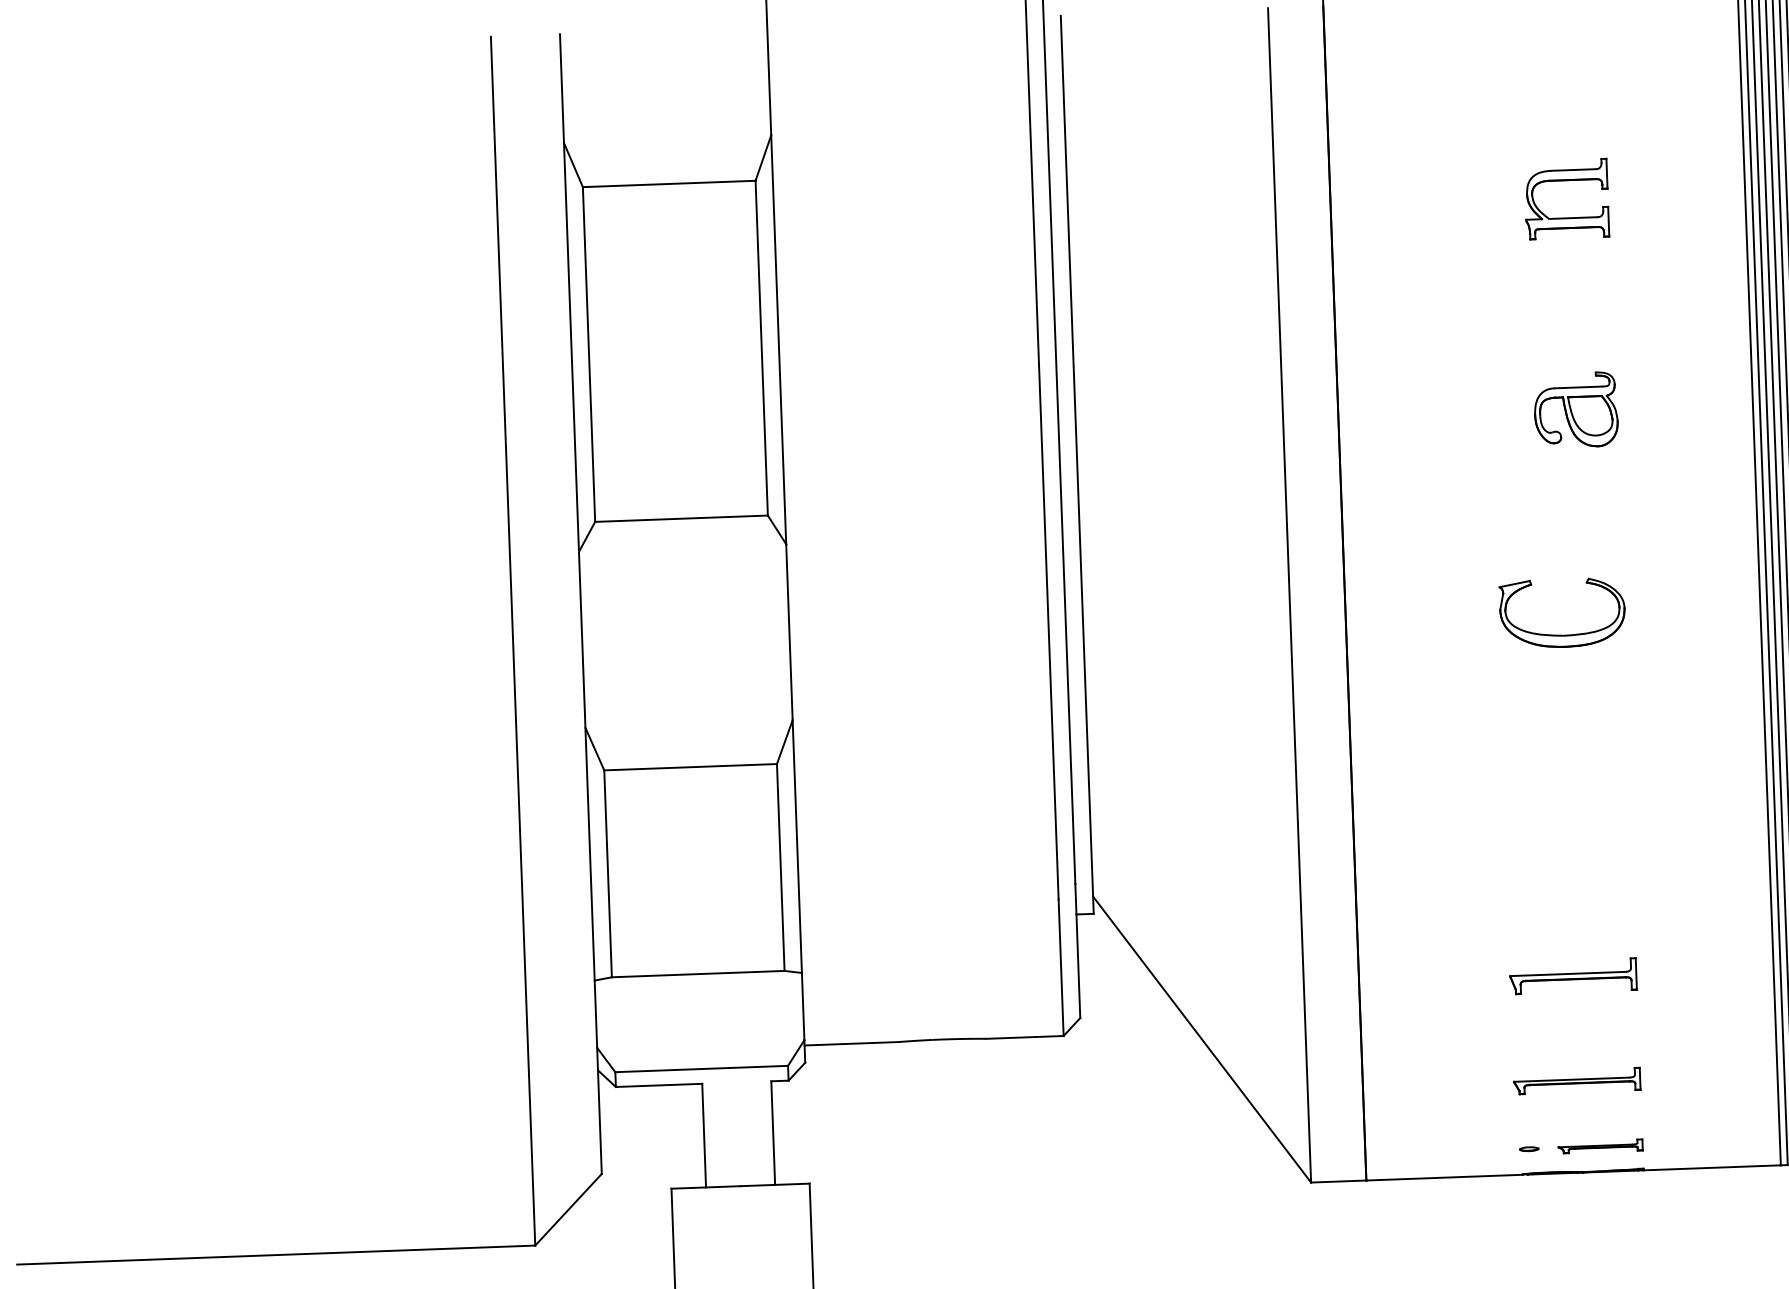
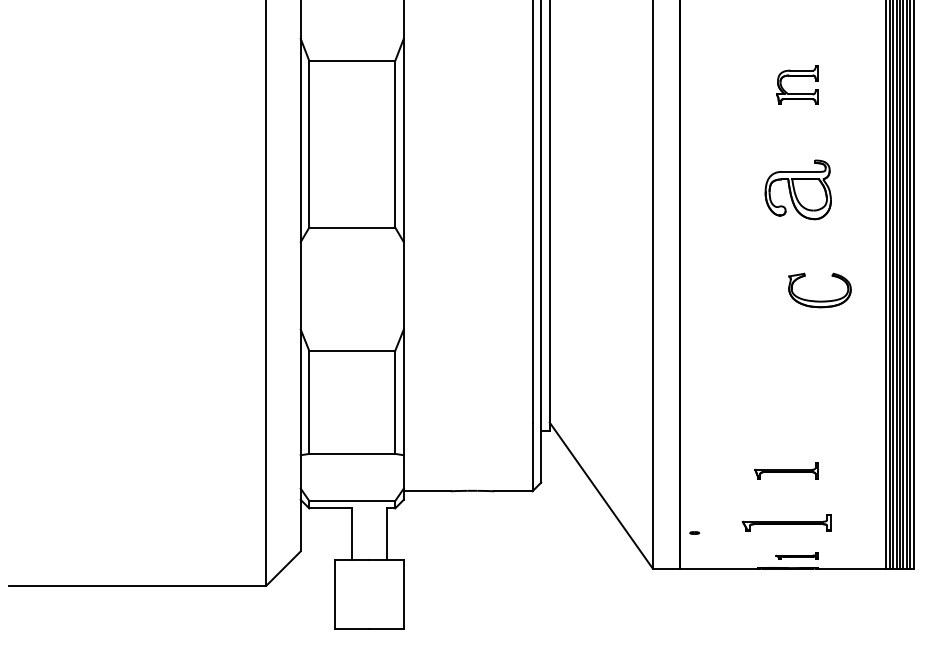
part: (1576, 409) -> (798, 189), size x1.6
part: (1562, 633) -> (819, 300), moved
part: (1576, 1082) -> (786, 523), size x1.4
part: (1528, 1148) -> (694, 532), moved

